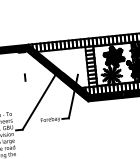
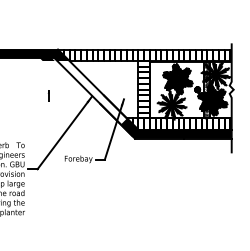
hatch: (54, 72) -> (91, 92), removed

